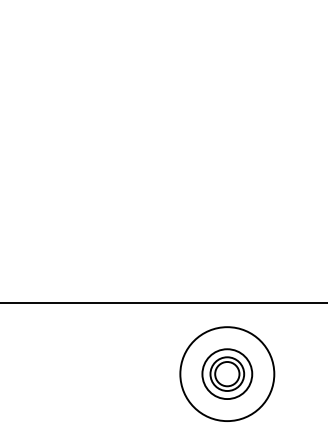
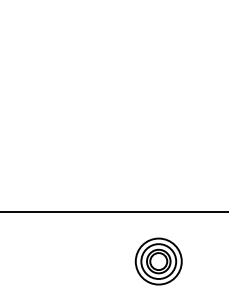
circle: (226, 374) -> (158, 261), size x0.7

